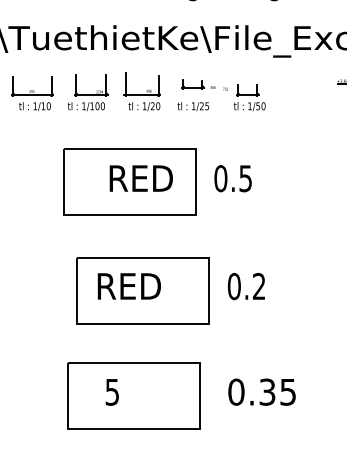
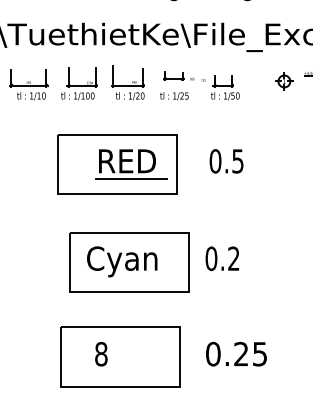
part: (314, 89) -> (283, 80), added
text: (232, 178) -> (226, 161), moved
line: (145, 198) -> (131, 179), added
text: (135, 289) -> (122, 261), RED -> Cyan
text: (112, 391) -> (101, 353), 5 -> 8
text: (267, 392) -> (241, 354), 0.35 -> 0.25

